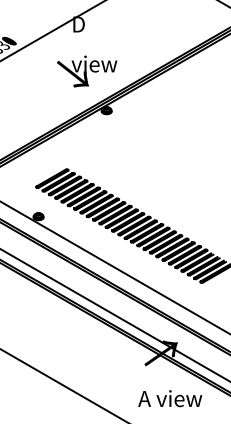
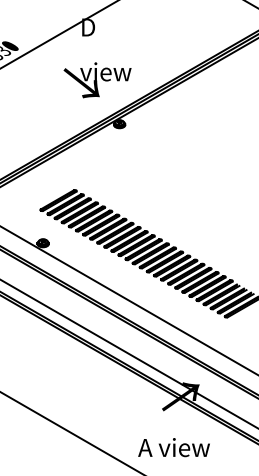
text: (170, 398) -> (174, 447), moved

